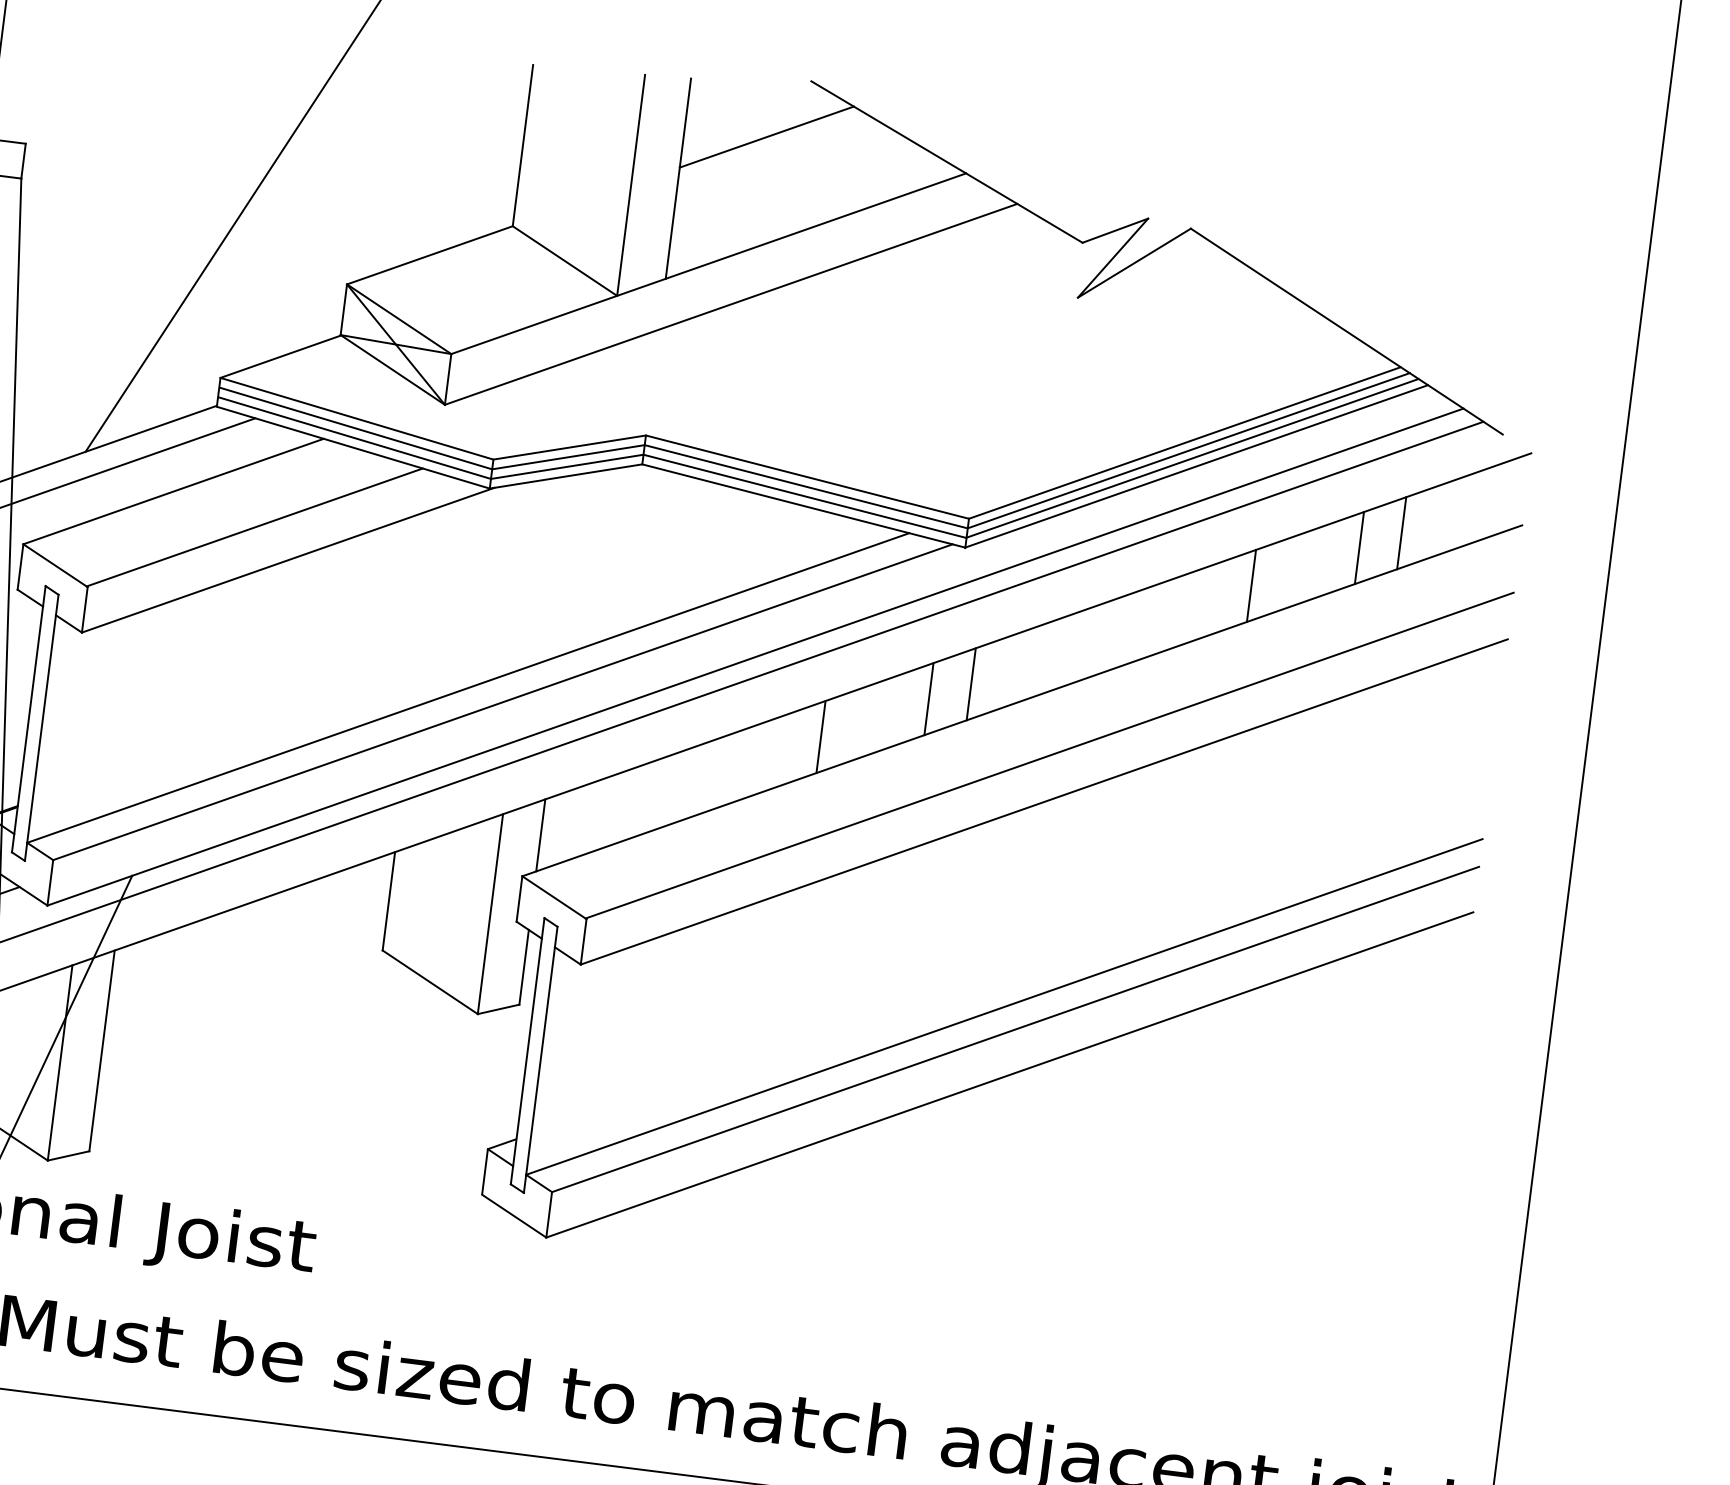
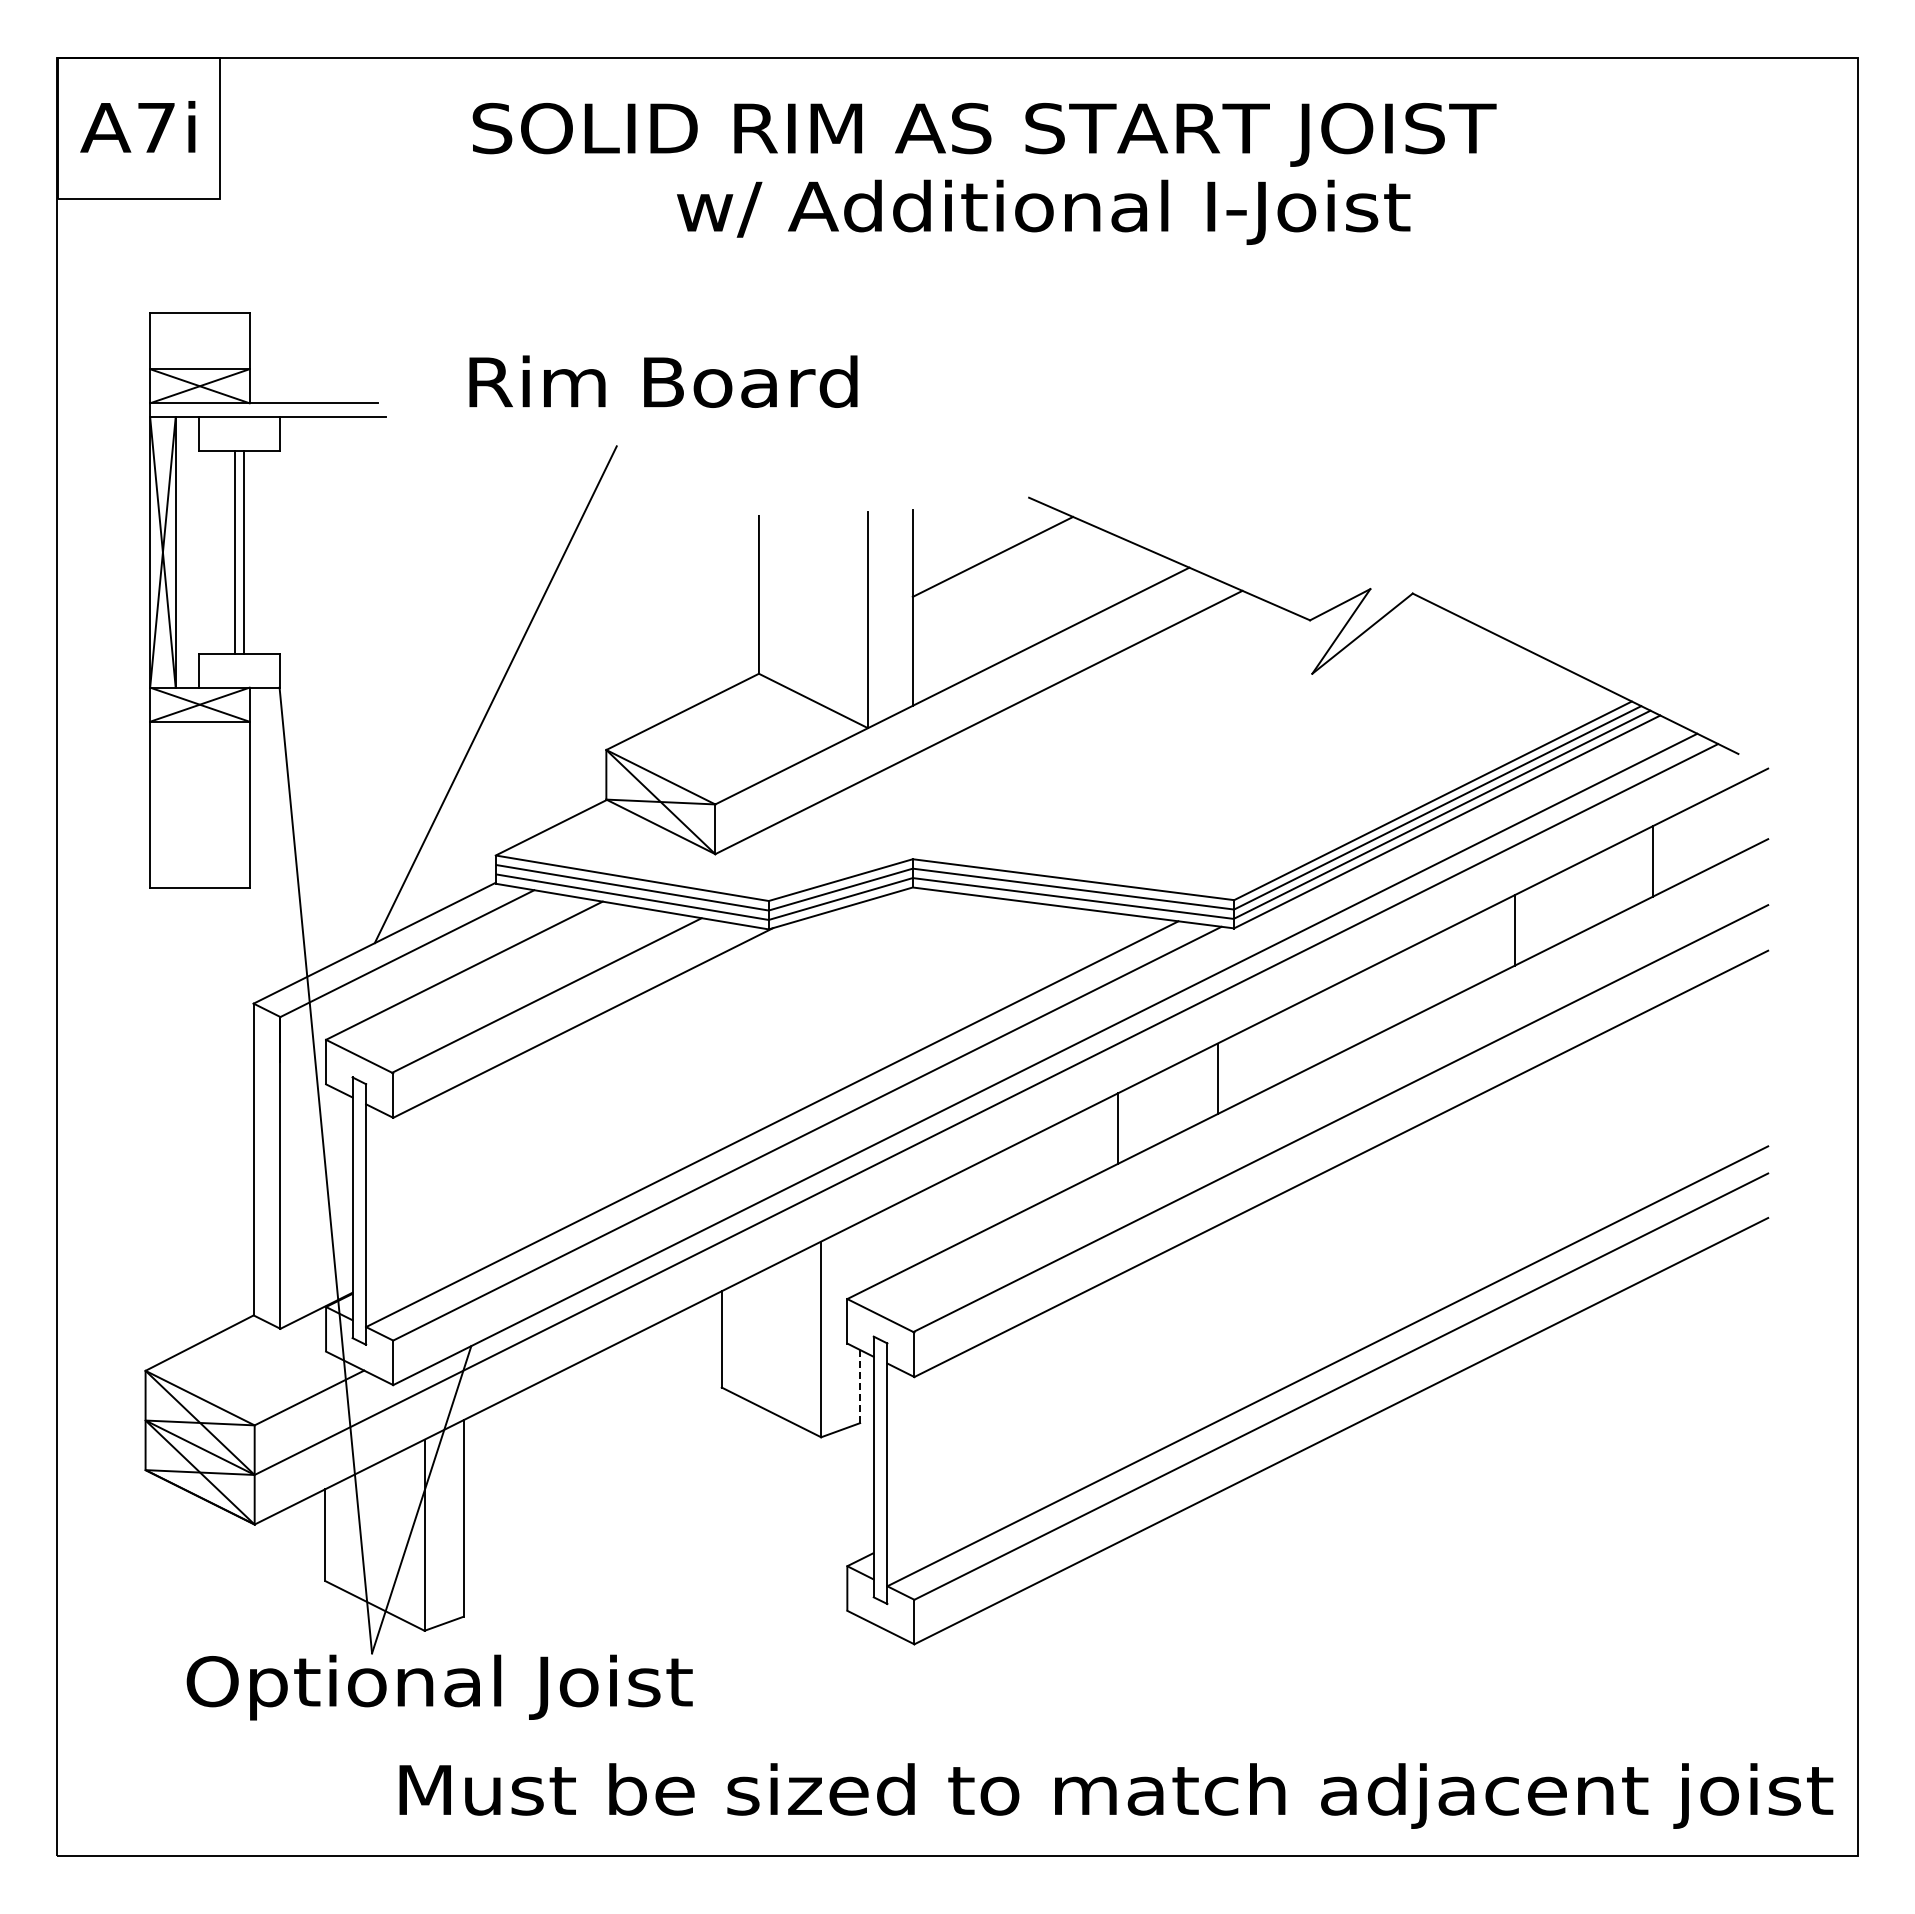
line: (1359, 547) -> (1614, 880), removed
line: (971, 684) -> (1256, 1059), removed
line: (541, 835) -> (860, 1257), removed
line: (524, 967) -> (860, 1386), solid -> dashed

